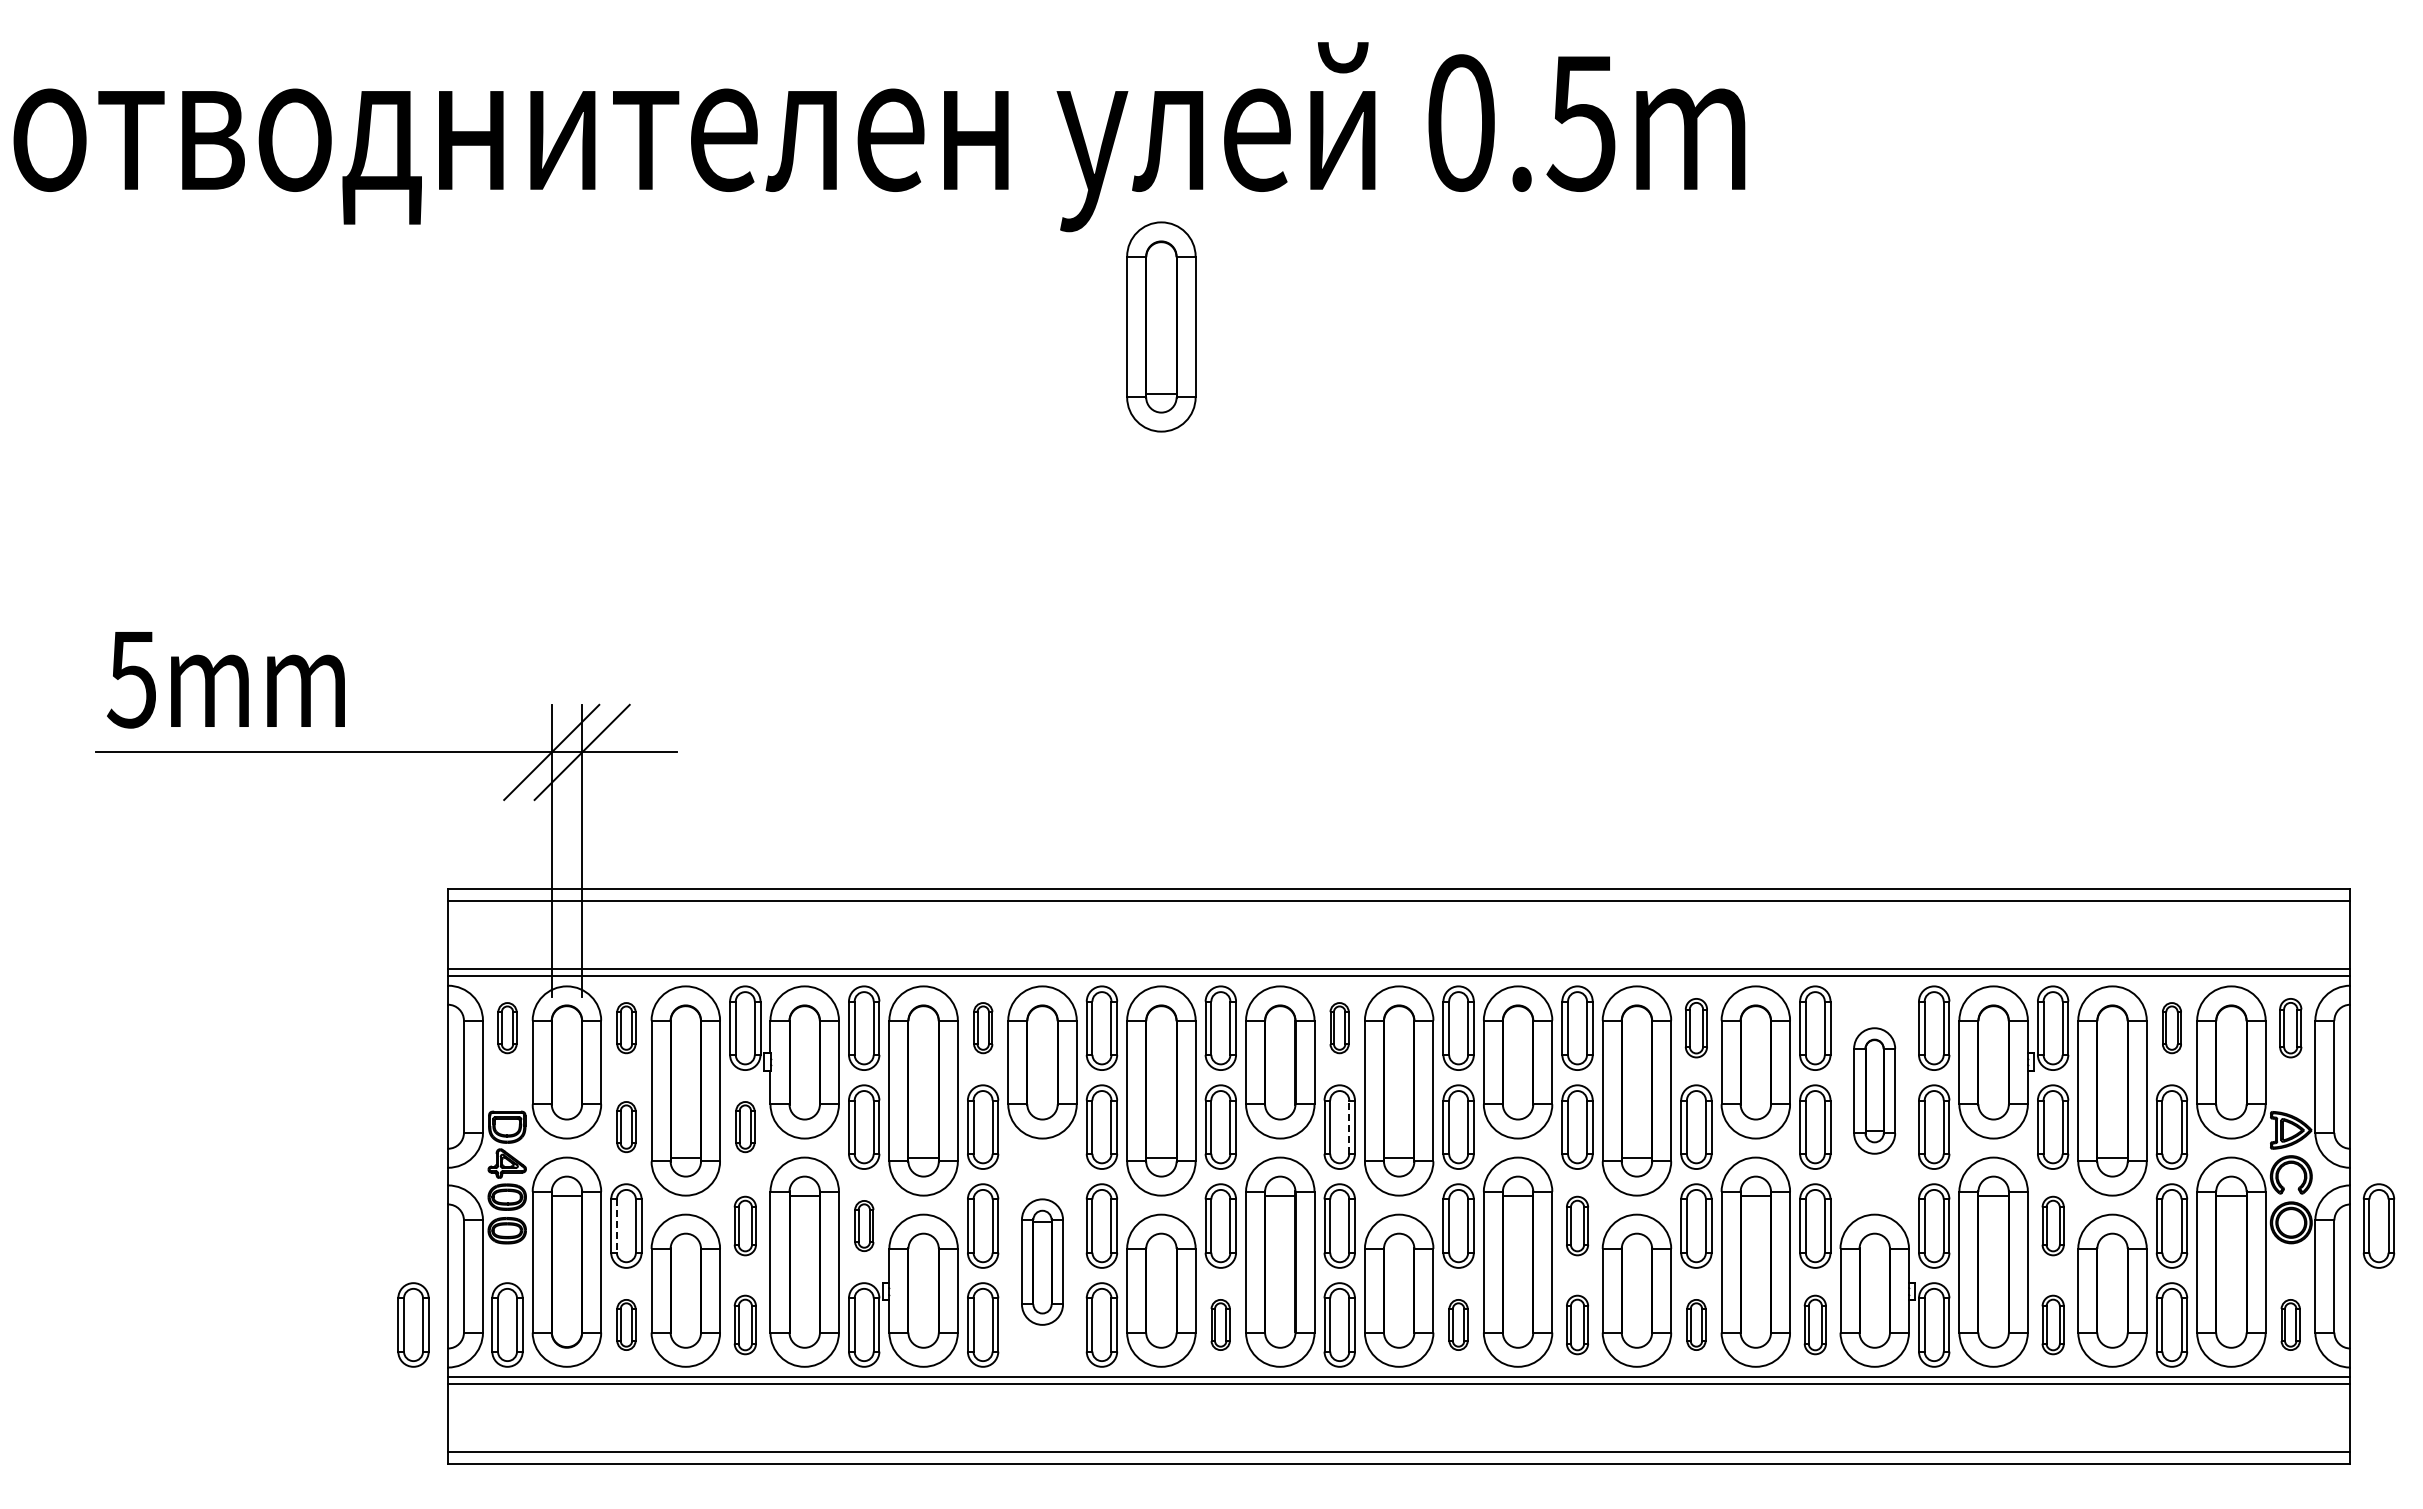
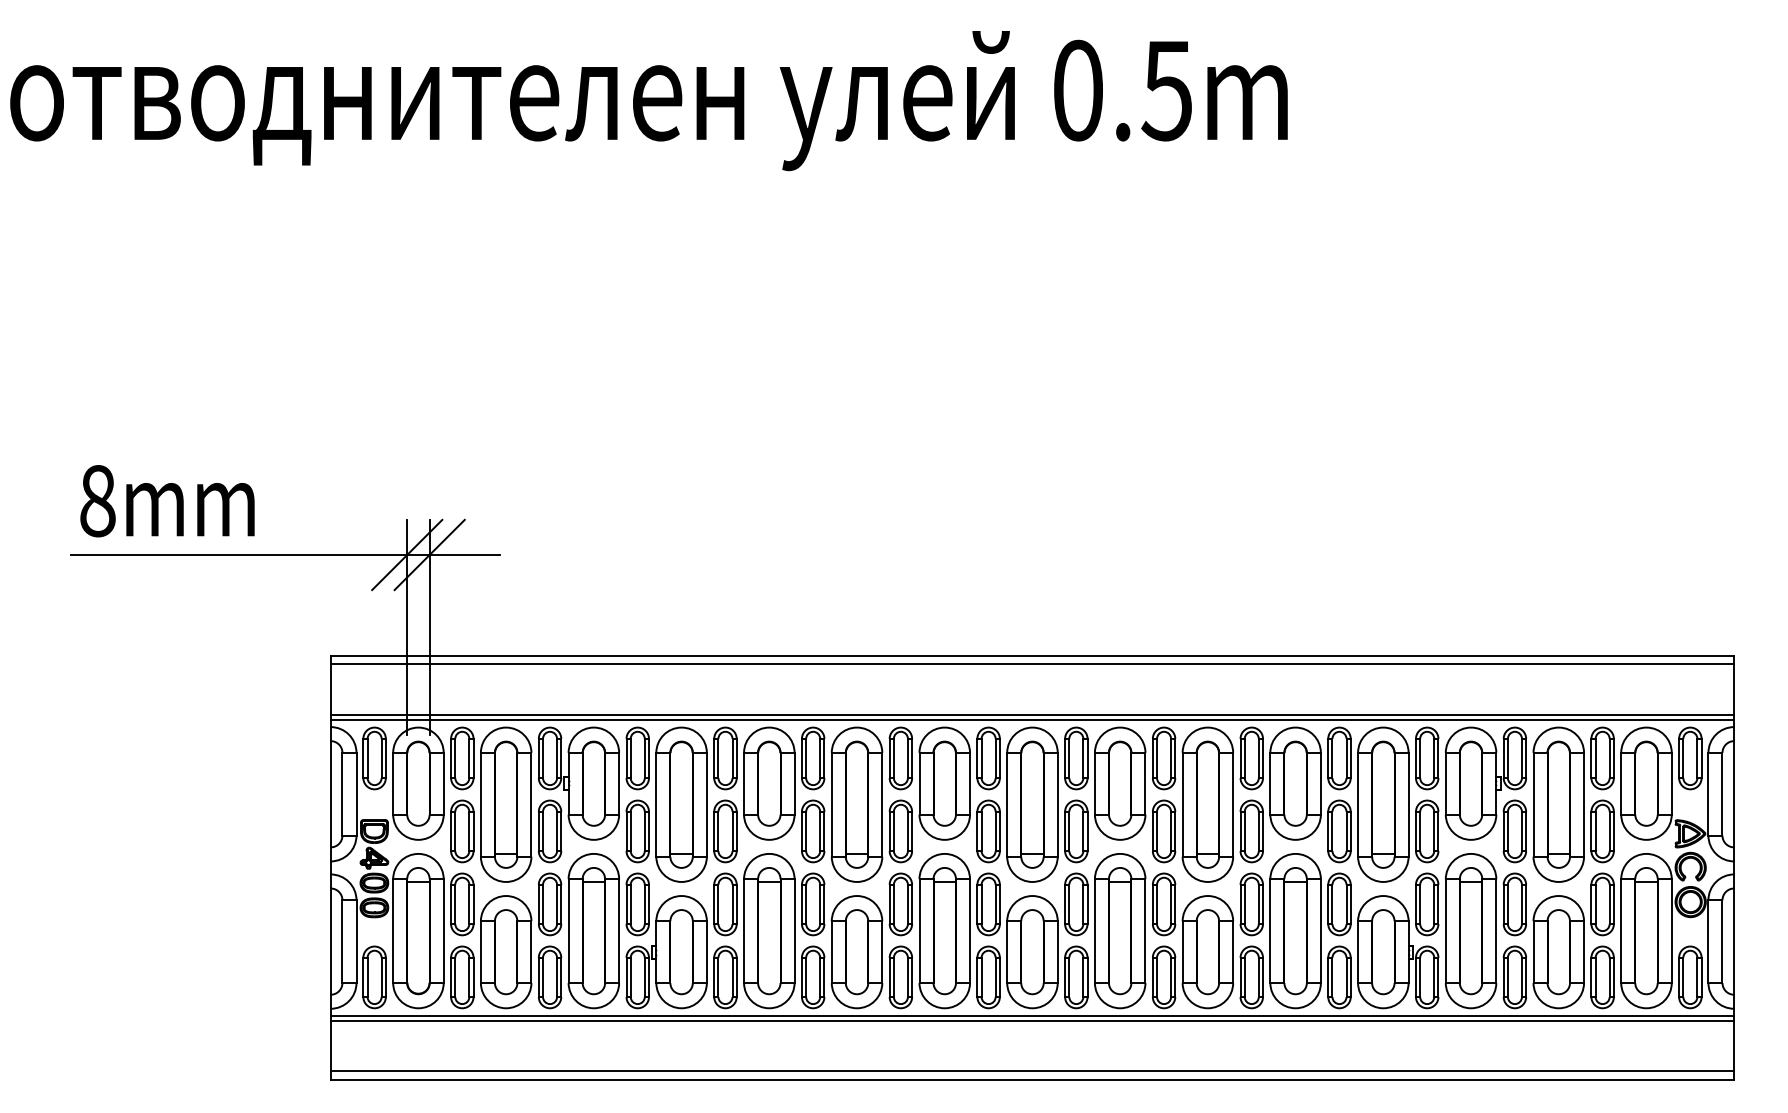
part: (1161, 326) -> (857, 240), removed
text: (131, 679) -> (97, 501), 5mm -> 8mm
part: (507, 1027) -> (374, 757), size x1.67
part: (626, 1027) -> (462, 757), size x1.67
part: (983, 1027) -> (725, 757), size x1.67
part: (1339, 1027) -> (988, 757), size x1.67
part: (1696, 1027) -> (1251, 757), size x1.43
part: (2171, 1027) -> (1602, 757), size x1.67
part: (2290, 1027) -> (1690, 757), size x1.43
part: (1874, 1090) -> (1383, 804), size x1.67
part: (626, 1126) -> (462, 830), size x1.67
part: (745, 1126) -> (550, 830), size x1.67
line: (1349, 1127) -> (995, 831), dashed -> solid
part: (745, 1225) -> (550, 904), size x1.43
part: (864, 1225) -> (637, 904), size x1.67
part: (1577, 1225) -> (1164, 904), size x1.43
part: (2053, 1225) -> (1515, 904), size x1.43
part: (2378, 1225) -> (1755, 904), removed
line: (616, 1226) -> (455, 904), dashed -> solid
part: (1042, 1261) -> (769, 930), size x1.67
part: (413, 1324) -> (305, 977), removed
part: (626, 1324) -> (462, 977), size x1.67
part: (745, 1324) -> (550, 977), size x1.43
part: (1220, 1324) -> (900, 977), size x1.67
part: (1458, 1324) -> (1076, 977), size x1.67
part: (1577, 1324) -> (1164, 977), size x1.43
part: (1696, 1324) -> (1251, 977), size x1.67
part: (1815, 1324) -> (1339, 977), size x1.43
part: (2053, 1324) -> (1515, 977), size x1.43
part: (2290, 1324) -> (1690, 977), size x1.67

